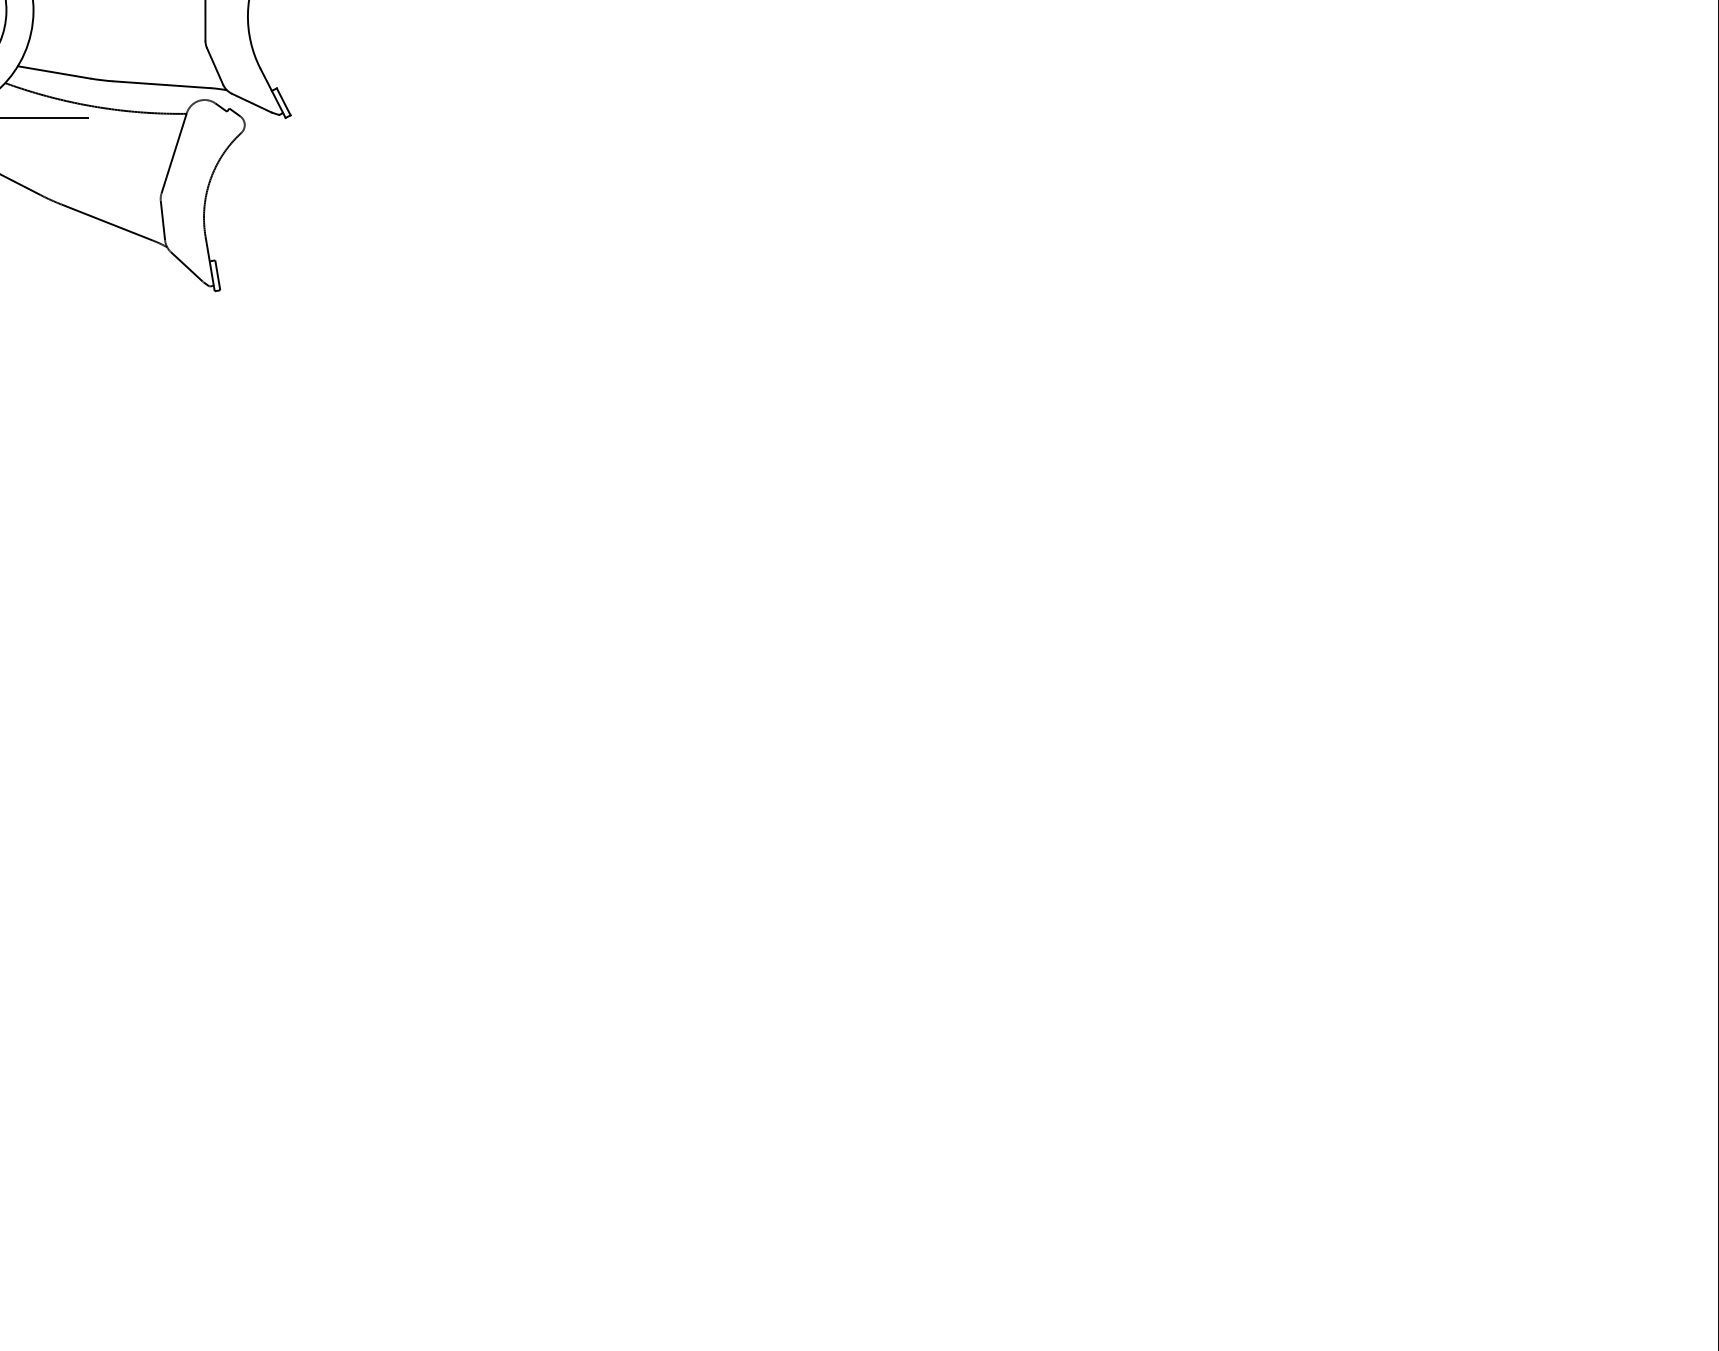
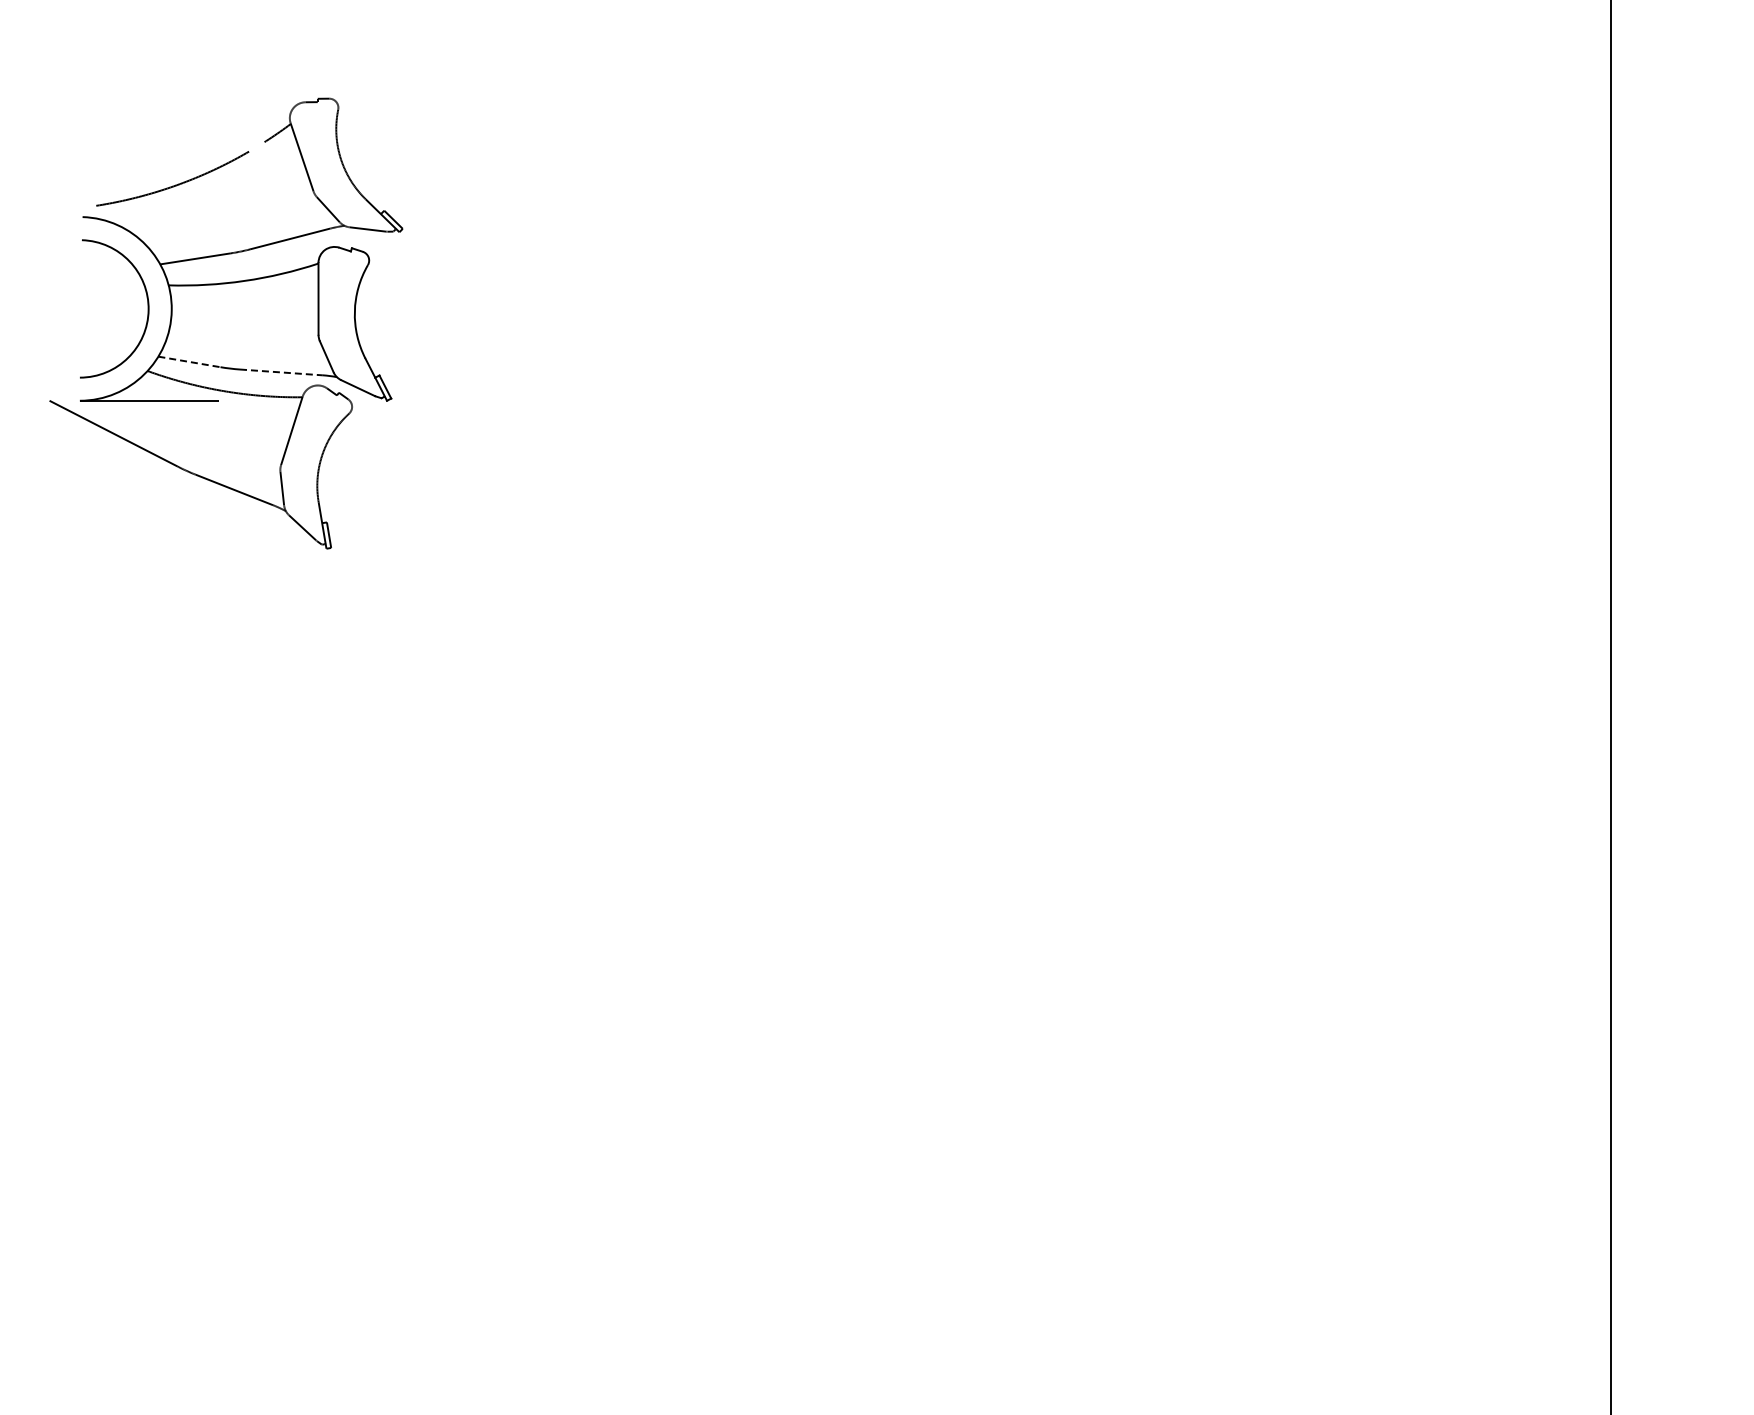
line: (54, 71) -> (189, 361), solid -> dashed
line: (162, 84) -> (281, 372), solid -> dashed

